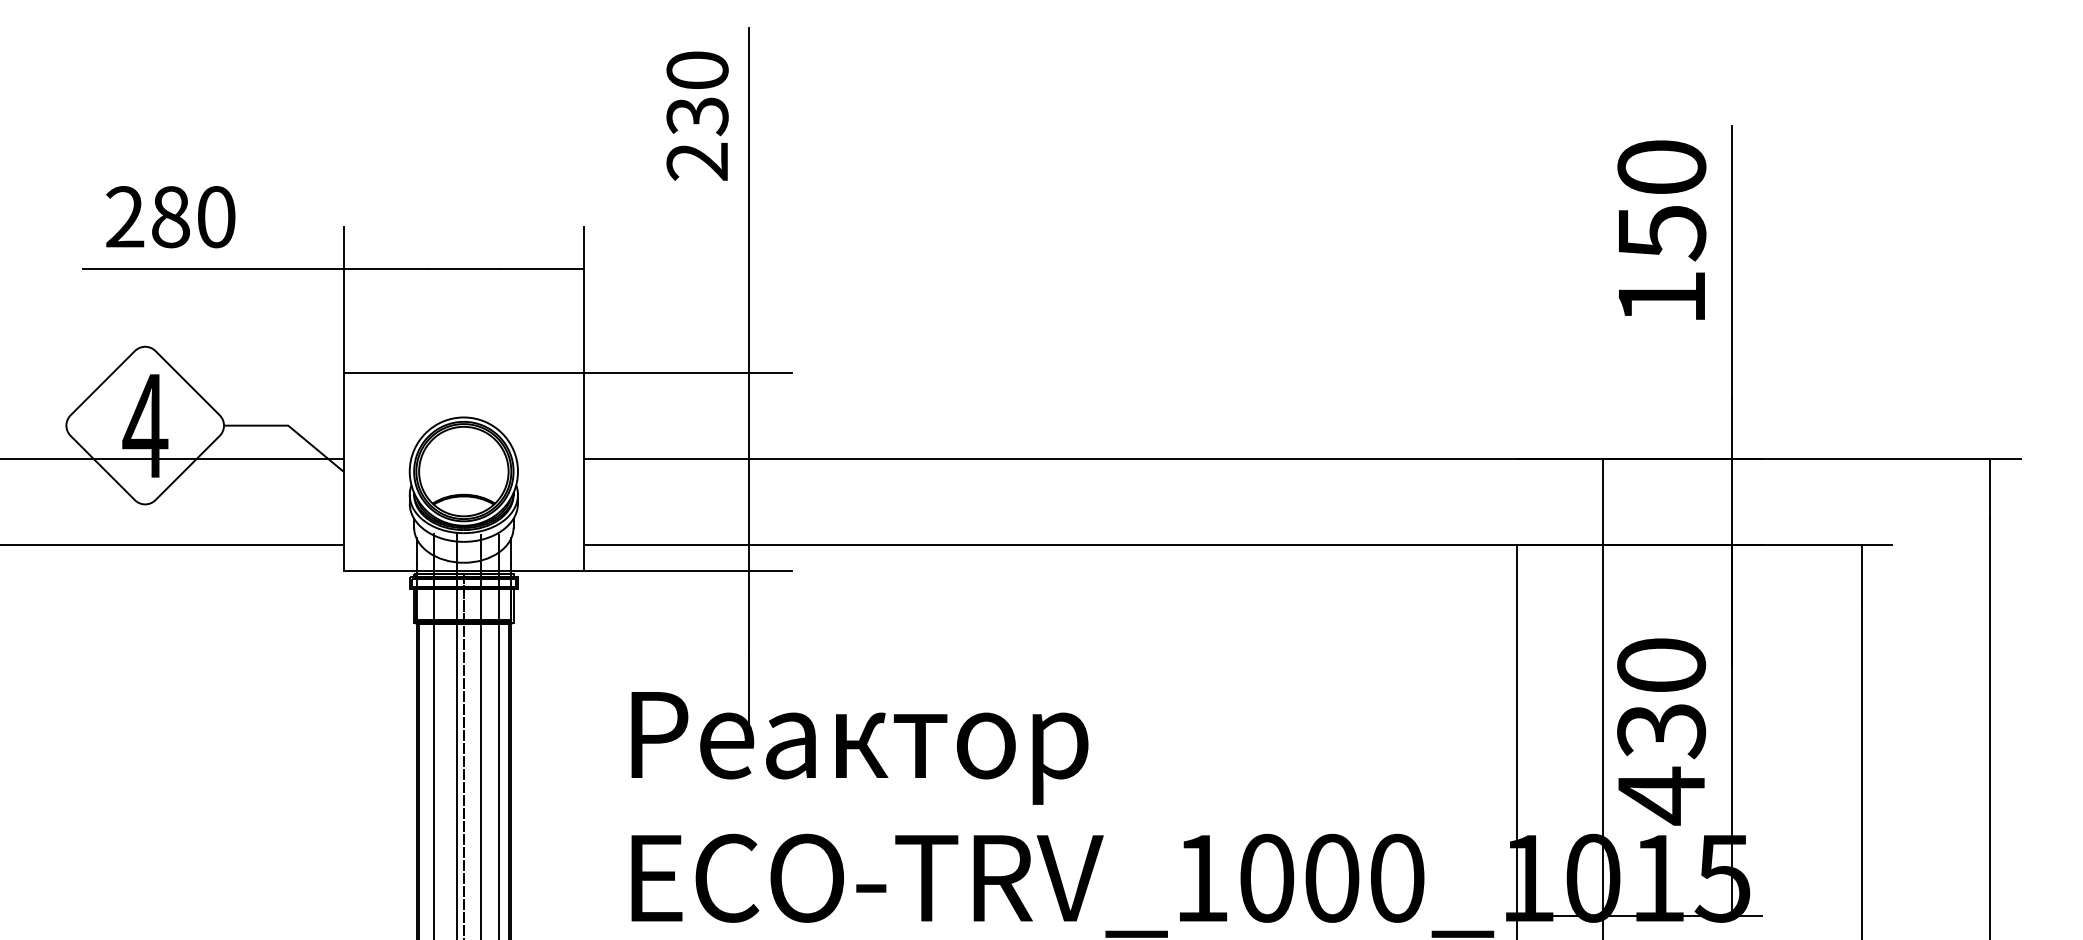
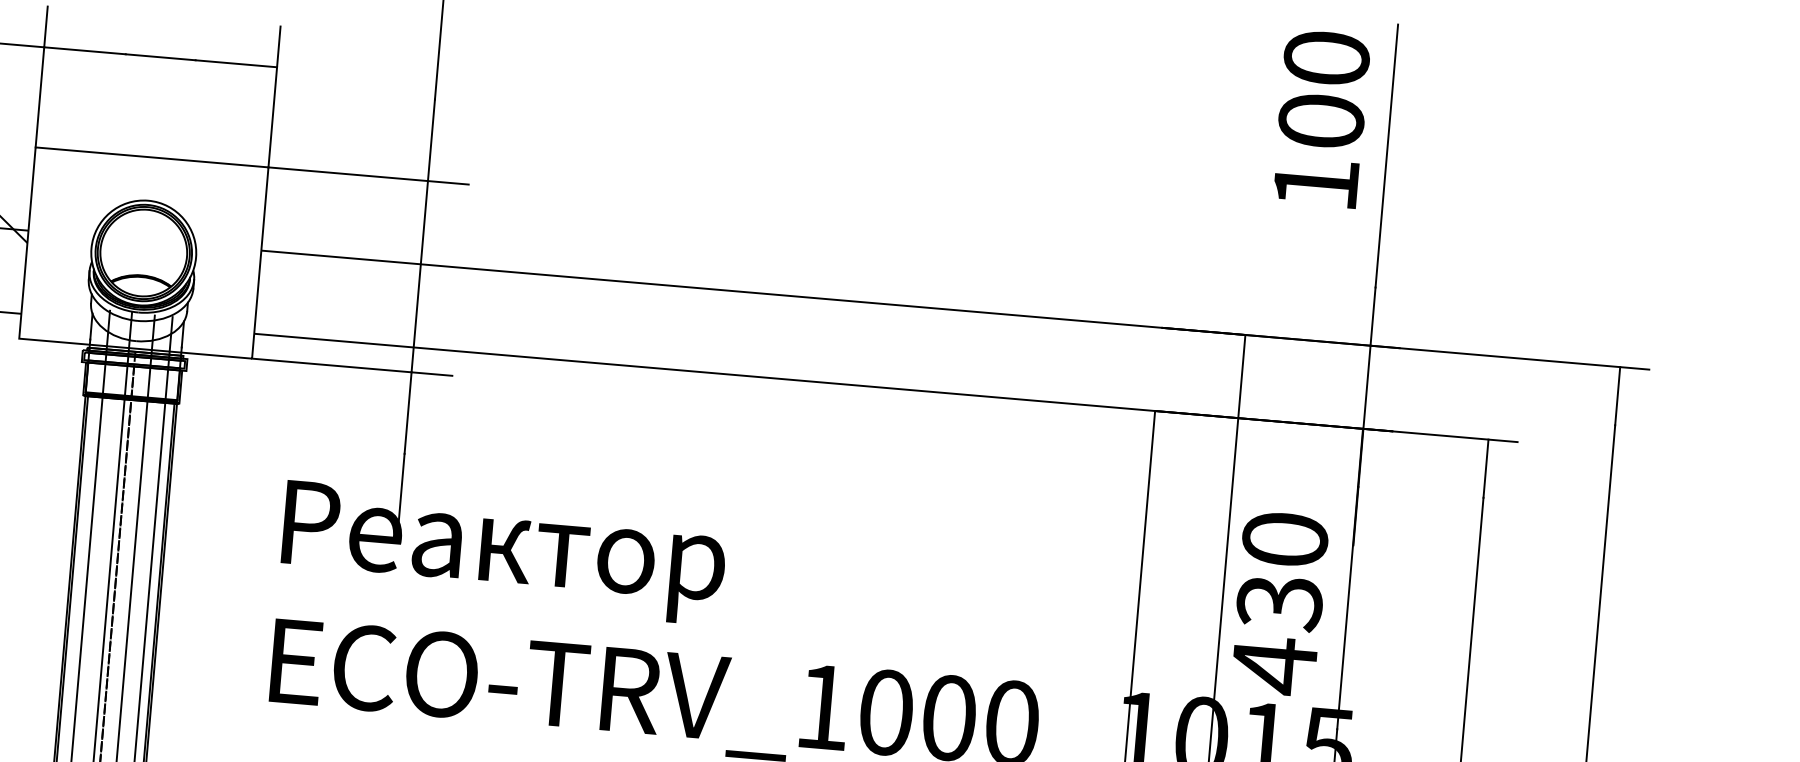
text: (1661, 233) -> (1320, 122), 150 -> 100

